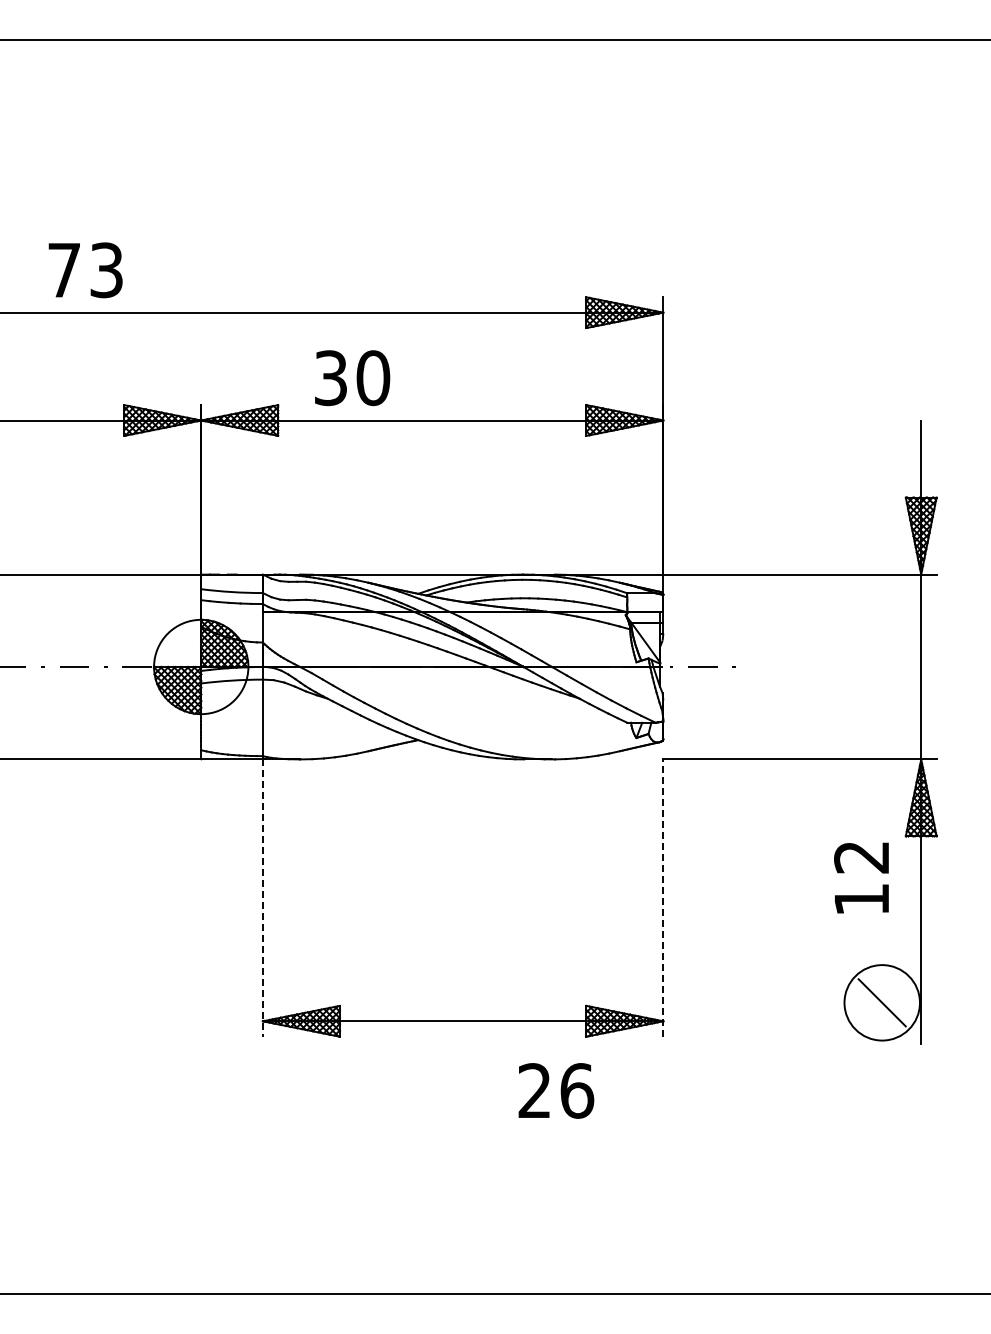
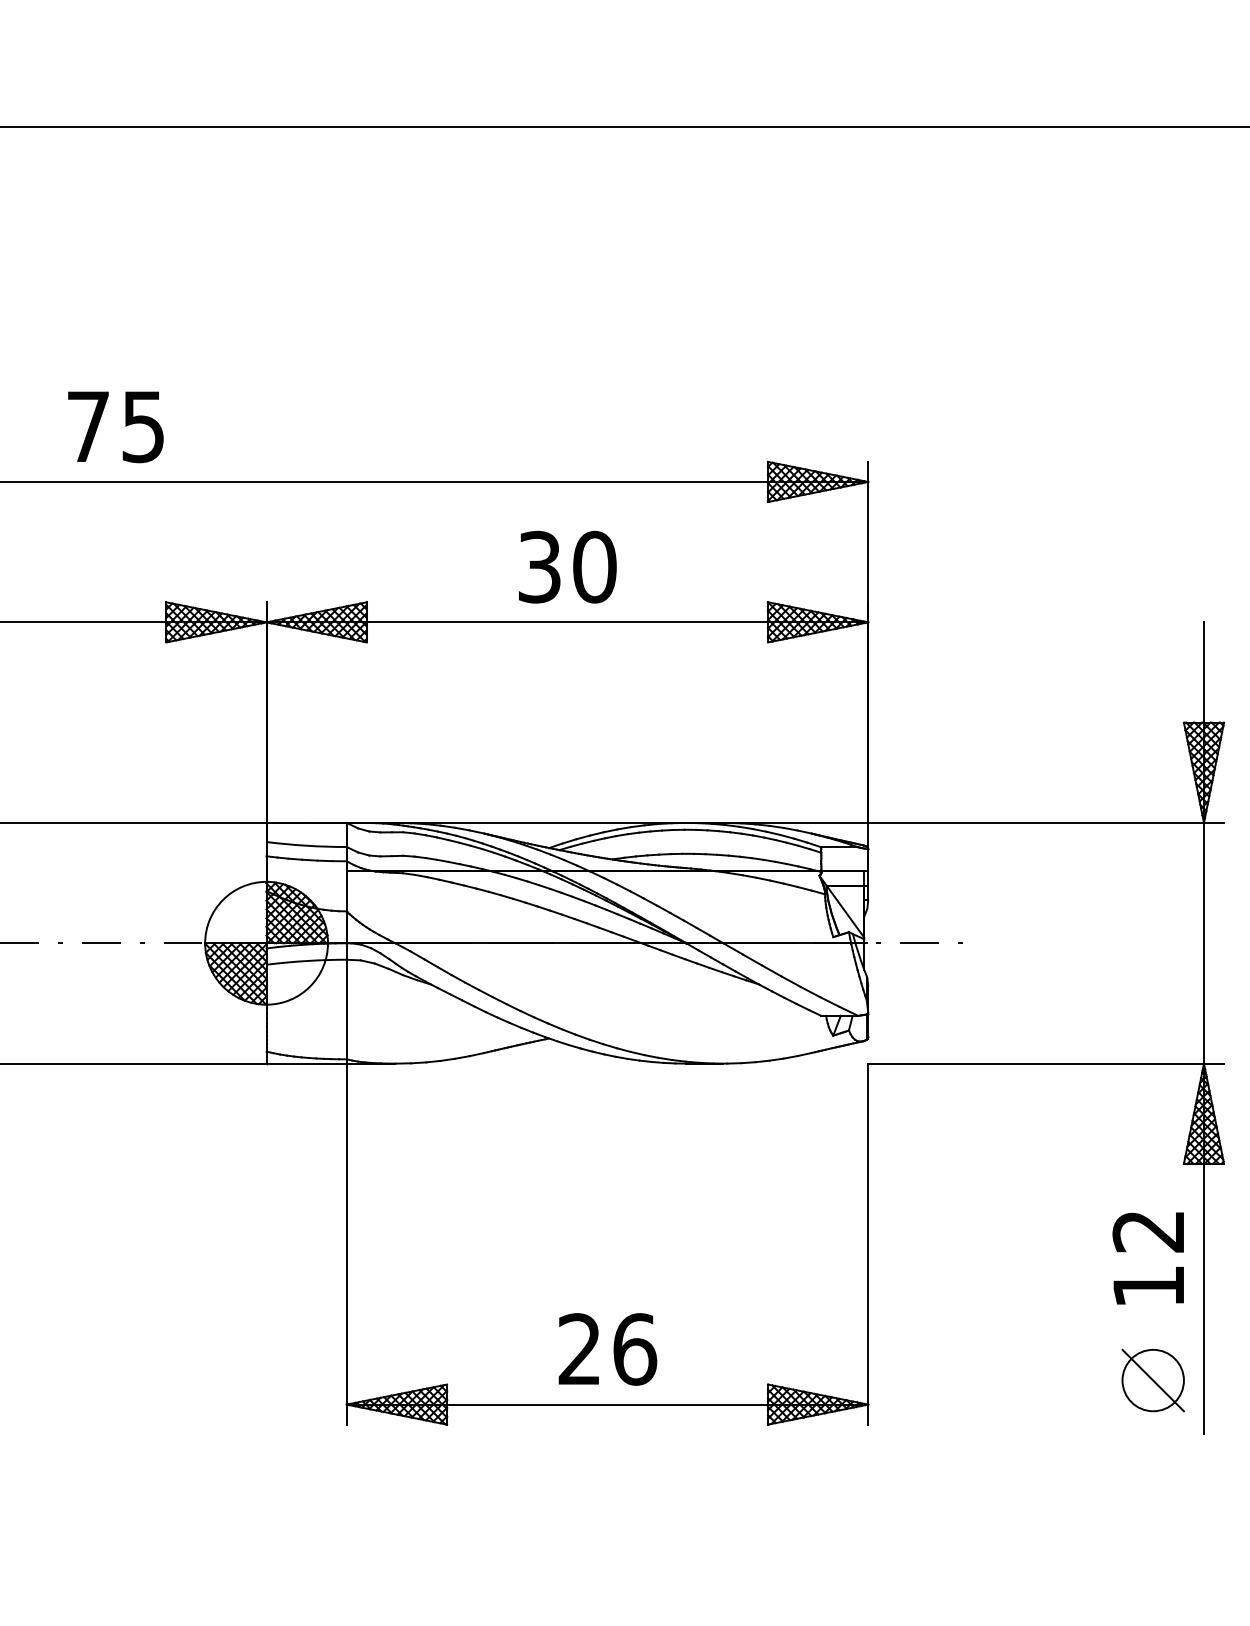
text: (106, 269) -> (143, 425), 73 -> 75
text: (352, 378) -> (567, 567), moved
text: (861, 877) -> (1148, 1257), moved
line: (262, 898) -> (346, 1244), dashed -> solid
line: (663, 898) -> (868, 1244), dashed -> solid
circle: (881, 1002) -> (1152, 1380), size x0.62
text: (556, 1090) -> (608, 1348), moved

